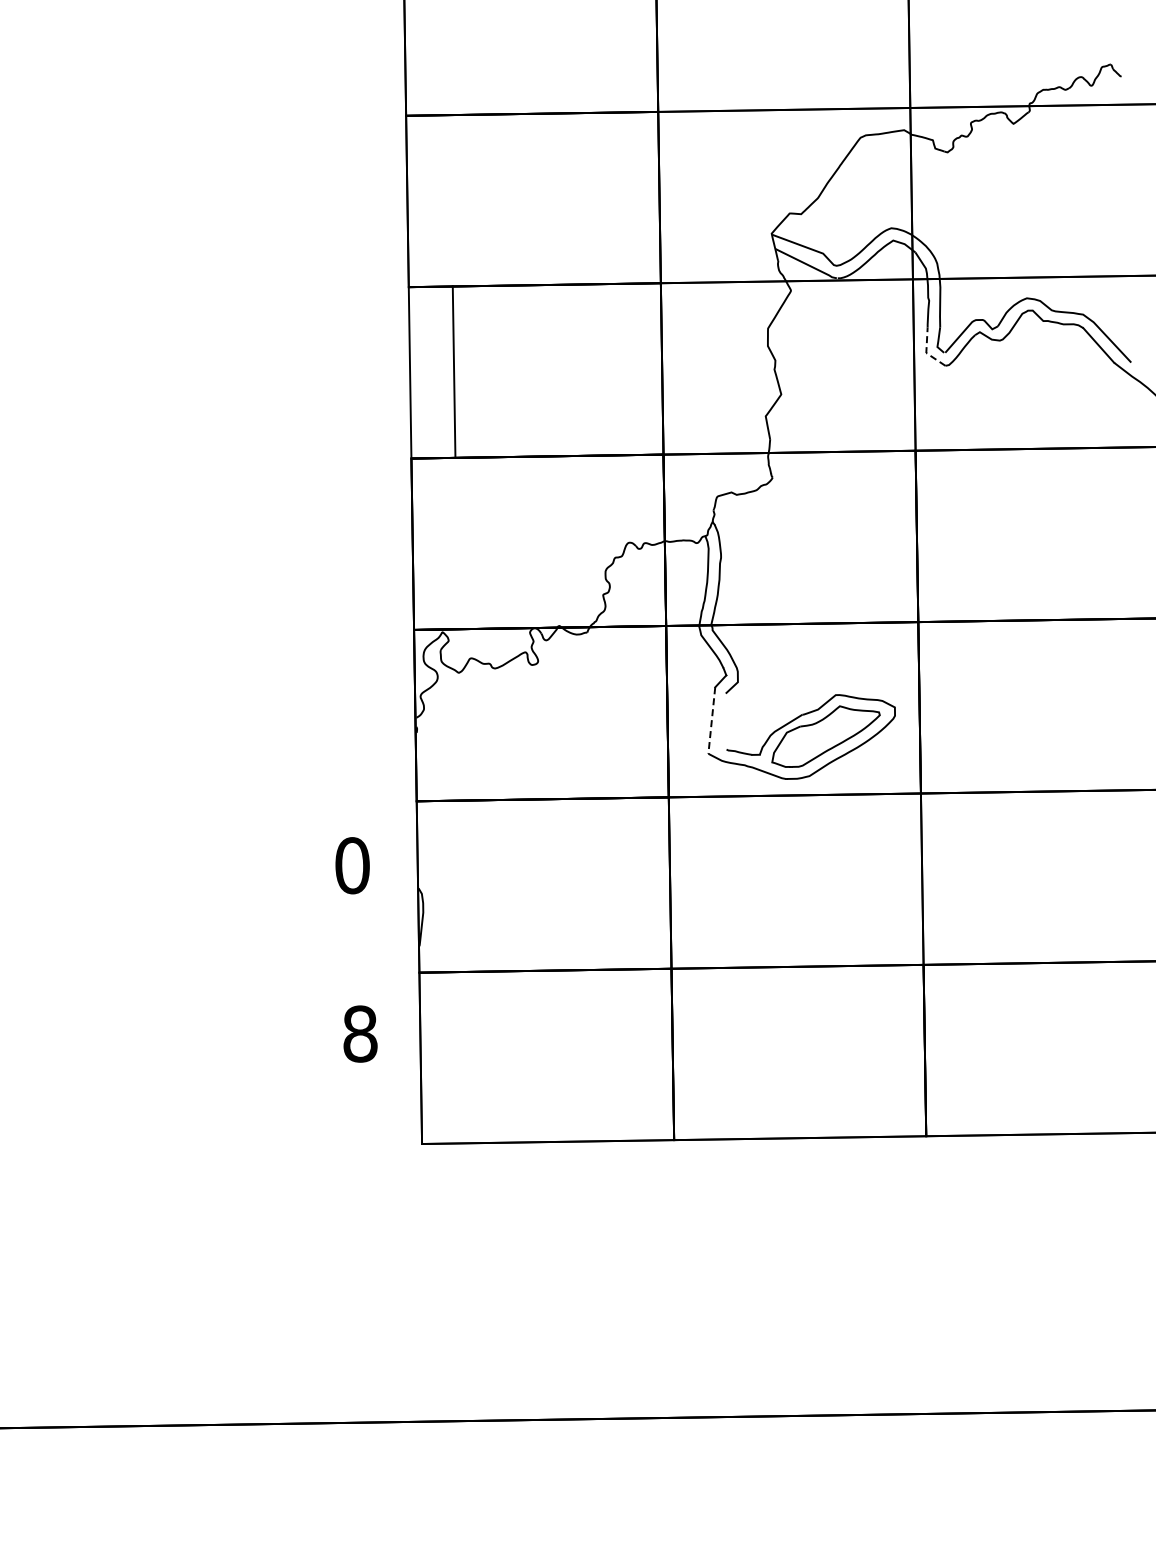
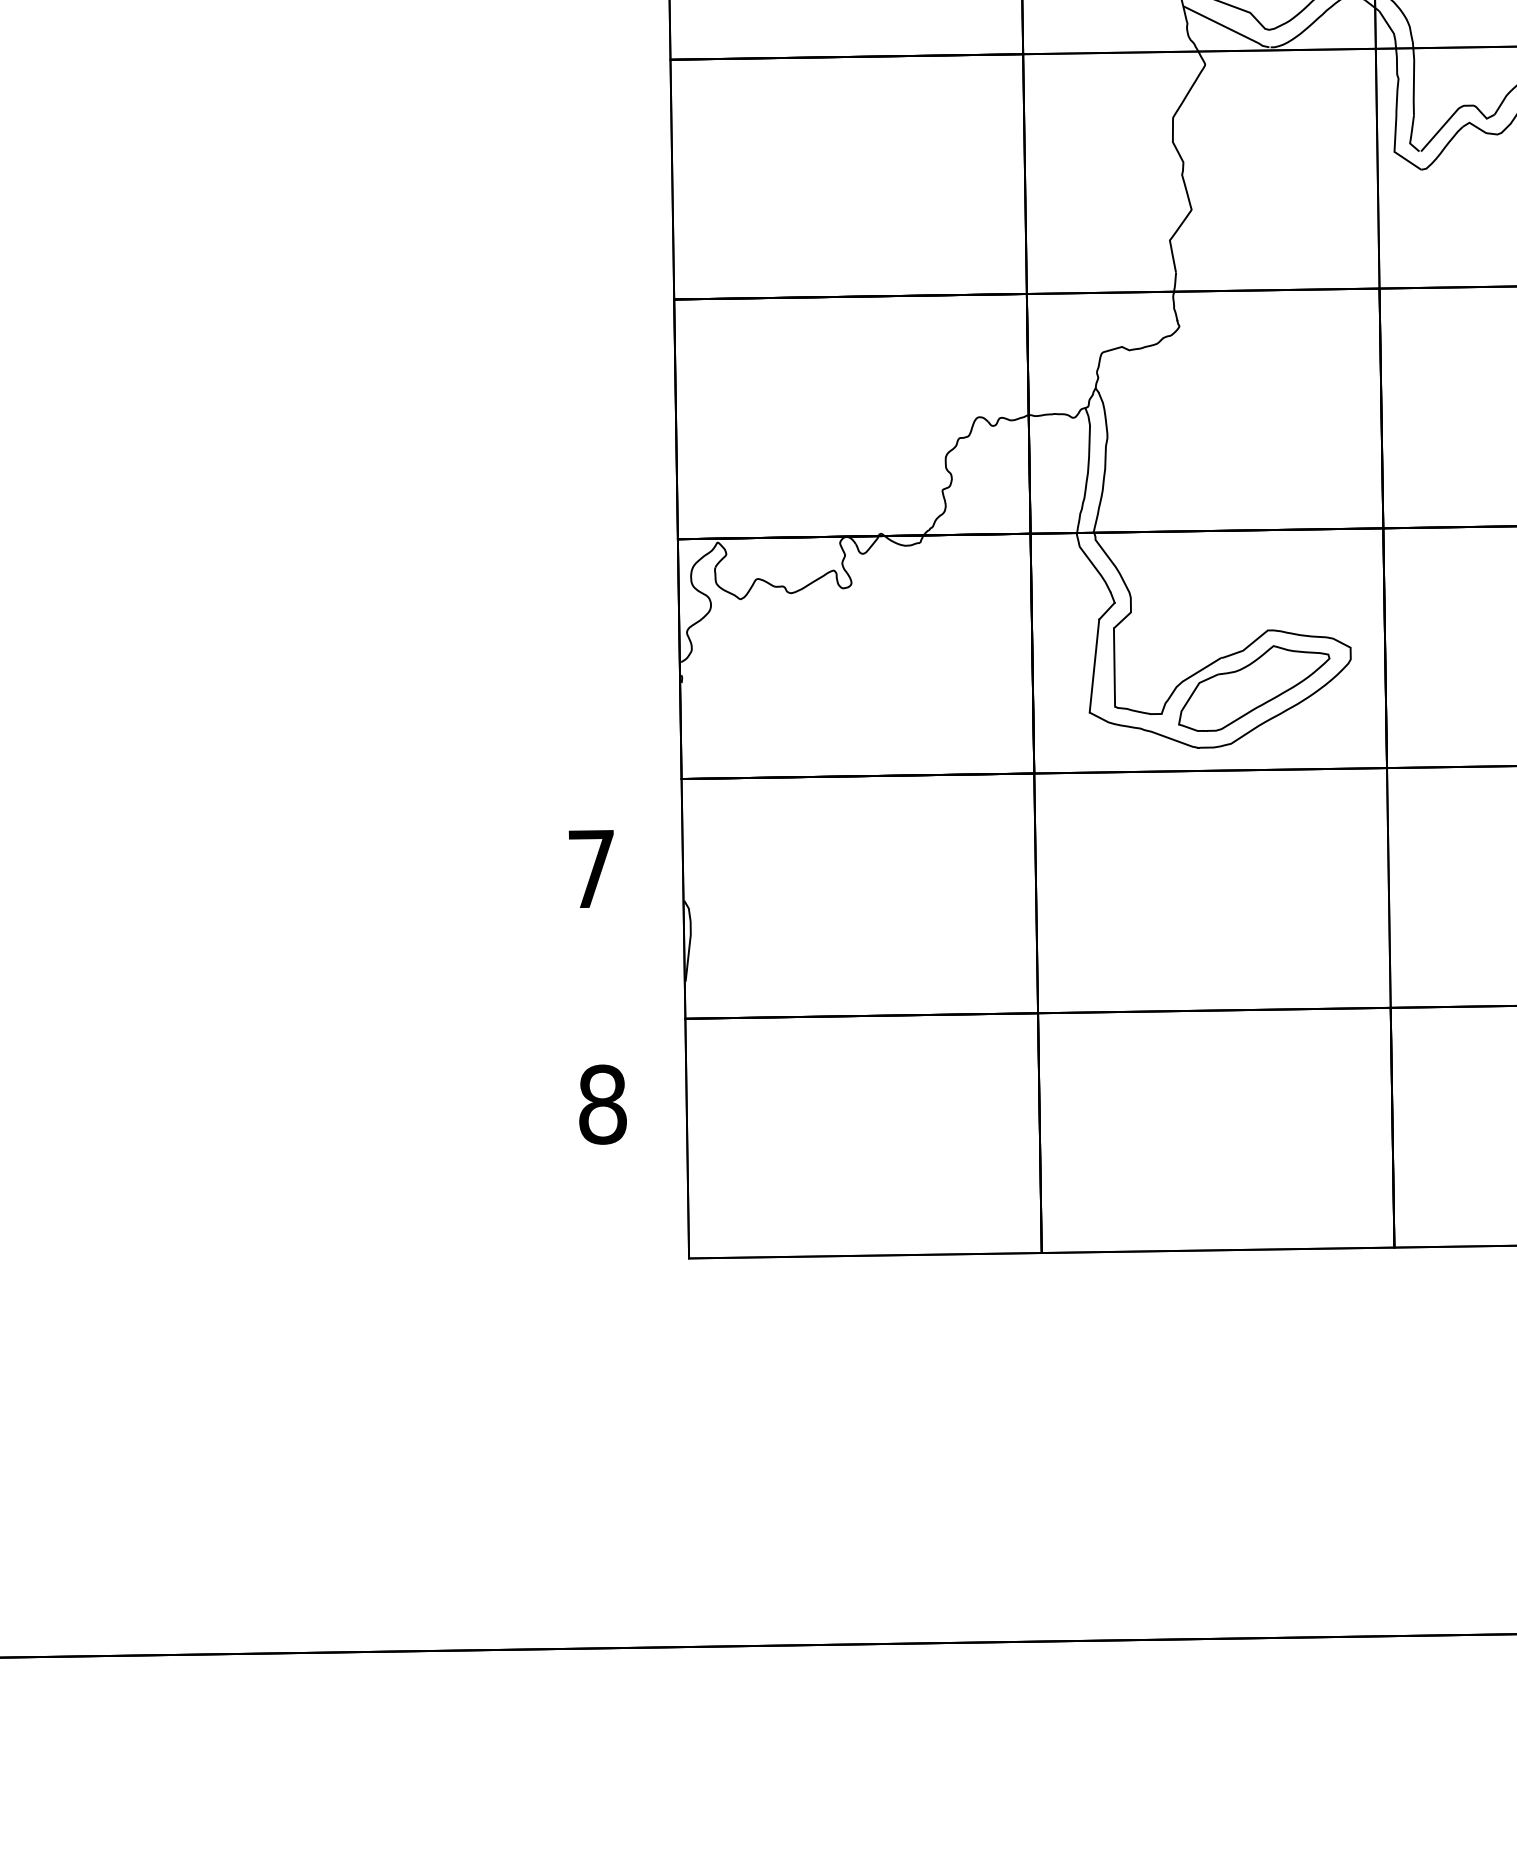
line: (926, 352) -> (1394, 151), dashed -> solid
line: (453, 371) -> (671, 179), moved
line: (711, 721) -> (1093, 667), dashed -> solid
line: (725, 721) -> (1113, 667), added
text: (352, 865) -> (591, 868), 0 -> 7

